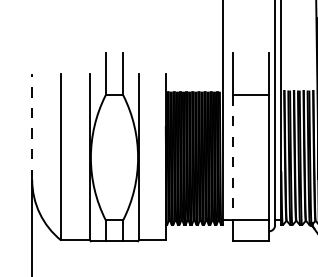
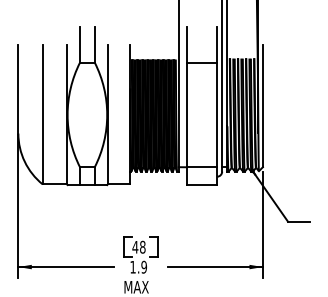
line: (32, 126) -> (18, 88), dashed -> solid
line: (232, 158) -> (186, 115), dashed -> solid

